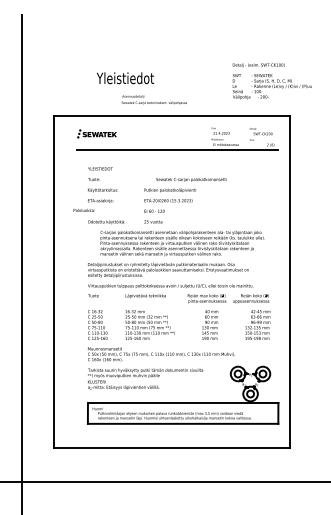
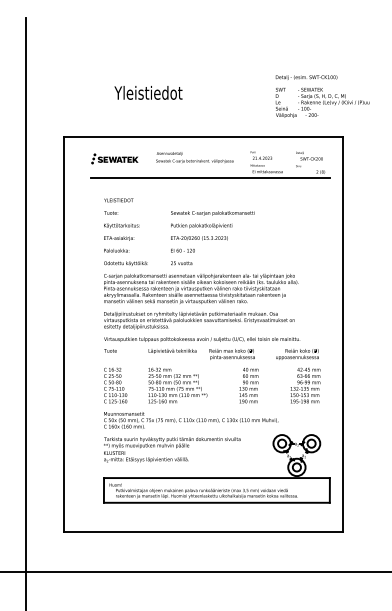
text: (154, 99) -> (194, 157), moved
text: (191, 179) -> (212, 213), moved
text: (84, 210) -> (116, 250), moved
text: (182, 243) -> (201, 288), moved
text: (206, 298) -> (231, 354), moved

